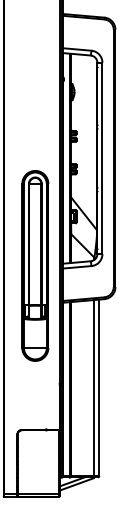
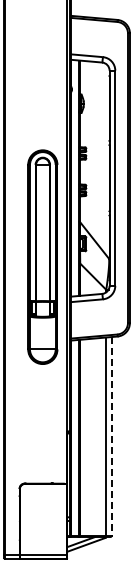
part: (35, 265) -> (42, 256), moved
line: (99, 388) -> (111, 436), solid -> dashed

